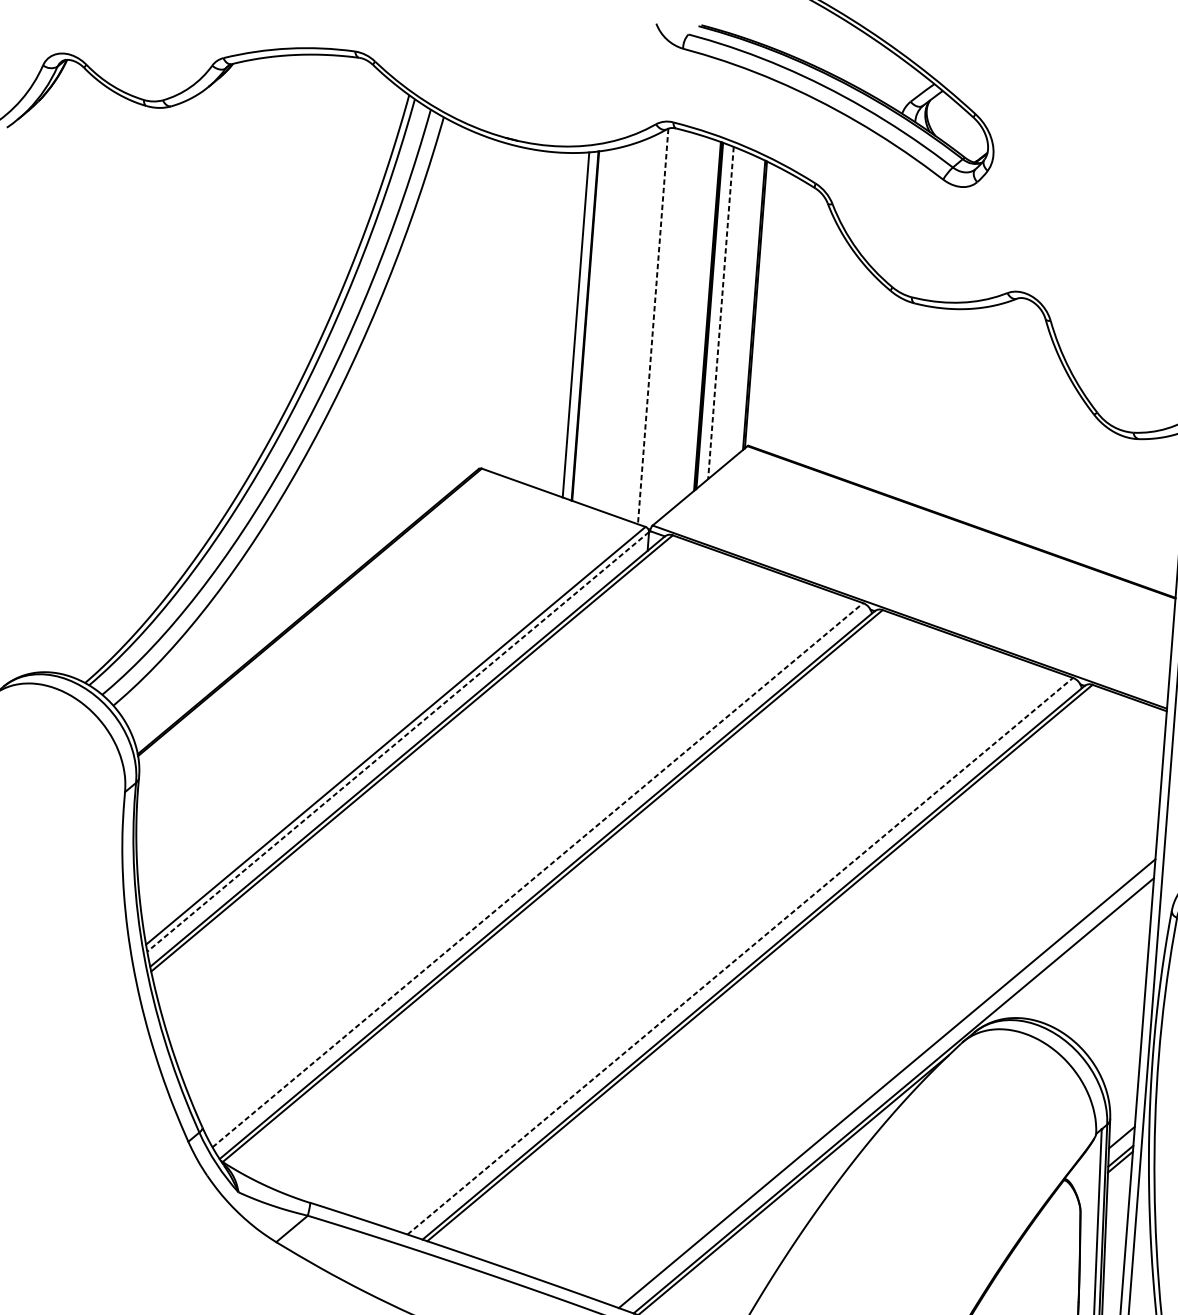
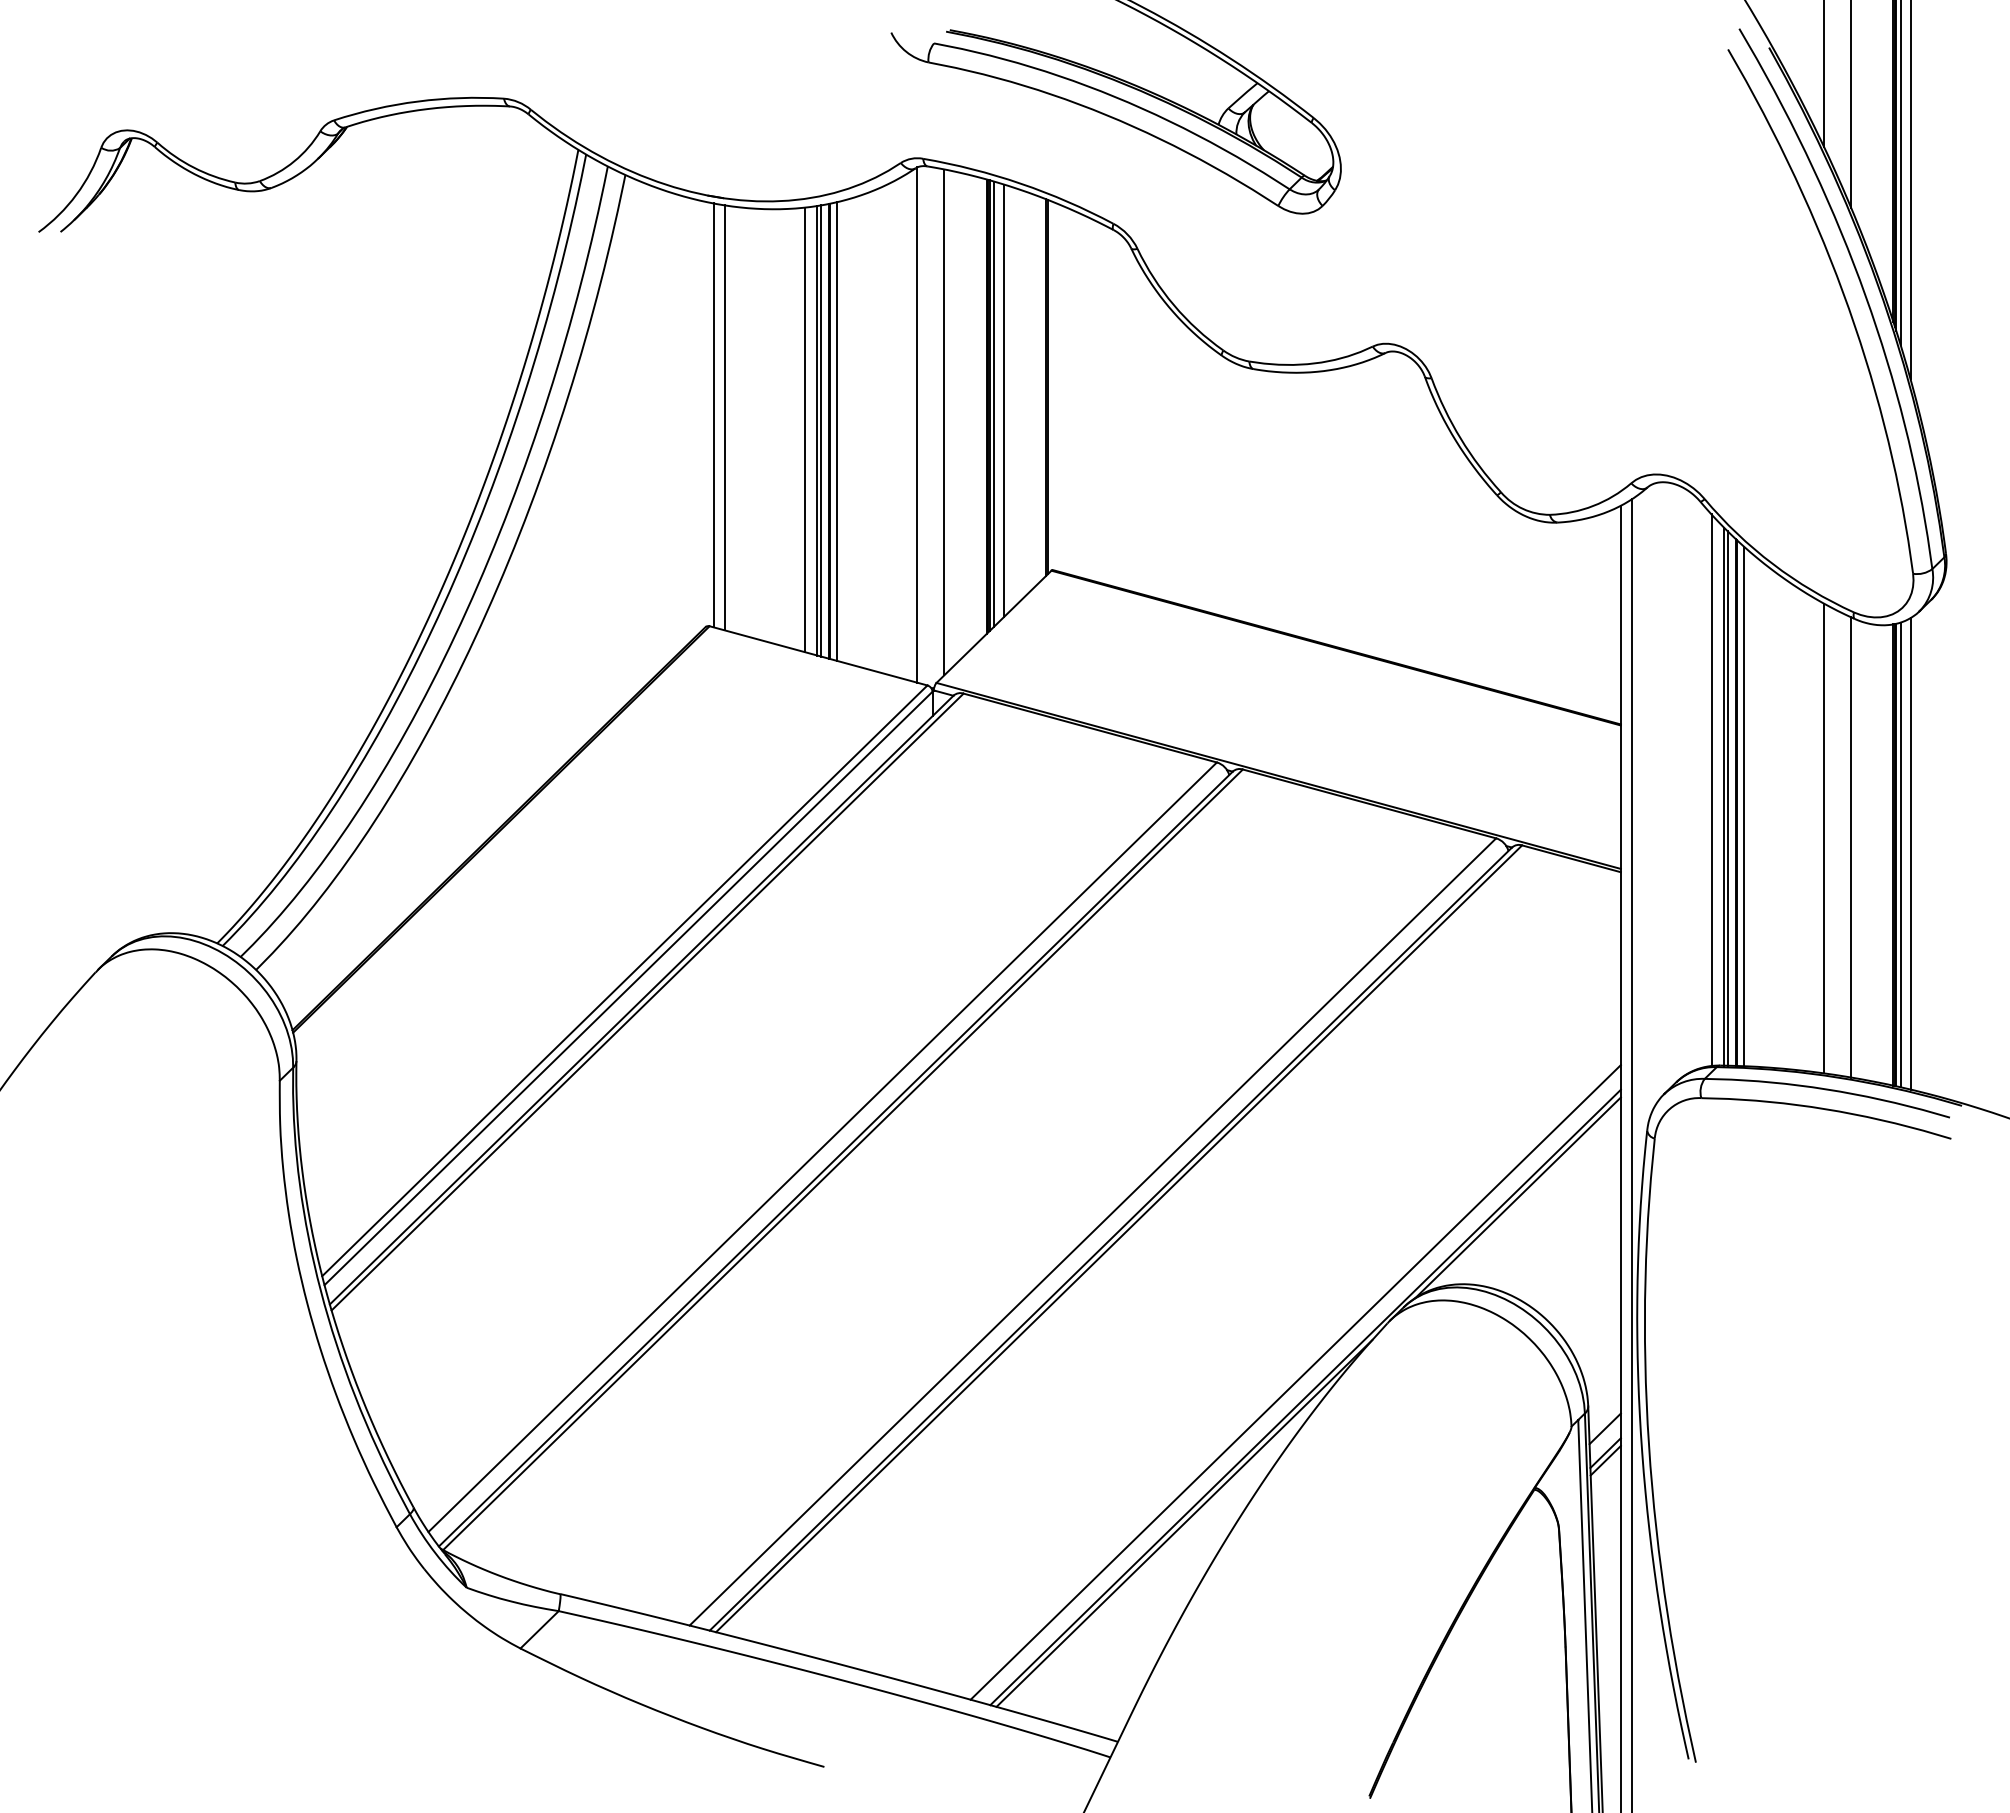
line: (498, 307) -> (714, 415), added
line: (505, 309) -> (724, 417), added
line: (720, 313) -> (1003, 401), dashed -> solid
line: (712, 315) -> (993, 404), added
line: (566, 323) -> (804, 429), added
line: (579, 324) -> (821, 430), added
line: (591, 326) -> (837, 431), added
line: (653, 326) -> (917, 425), dashed -> solid
line: (674, 326) -> (944, 422), added
line: (398, 741) -> (628, 988), dashed -> solid
line: (537, 875) -> (822, 1147), dashed -> solid
line: (1068, 954) -> (1517, 1197), added
line: (740, 955) -> (1093, 1231), dashed -> solid

